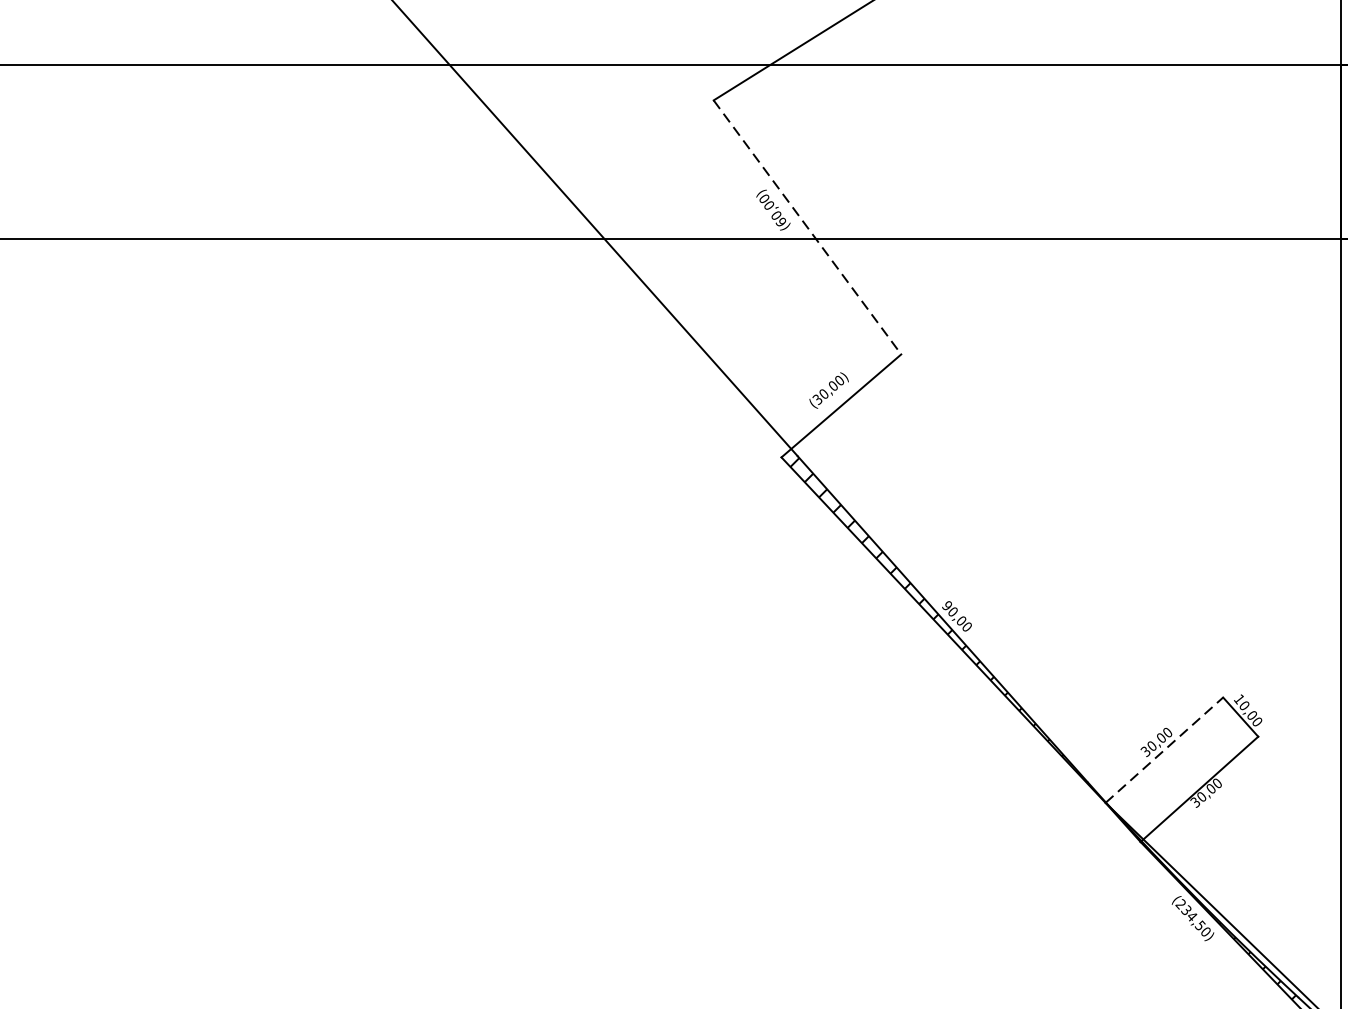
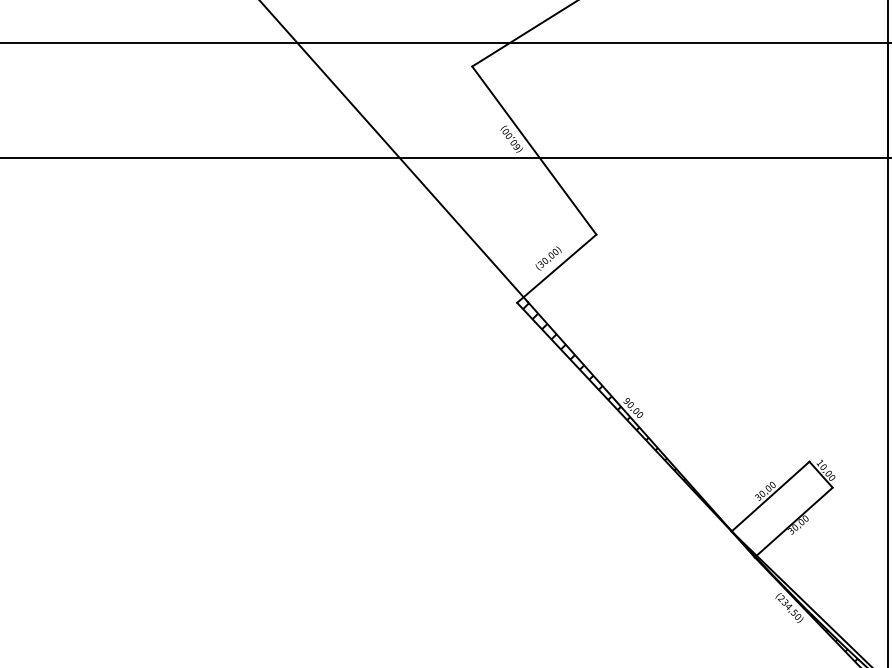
line: (807, 228) -> (534, 151), dashed -> solid
line: (1164, 750) -> (770, 496), dashed -> solid

